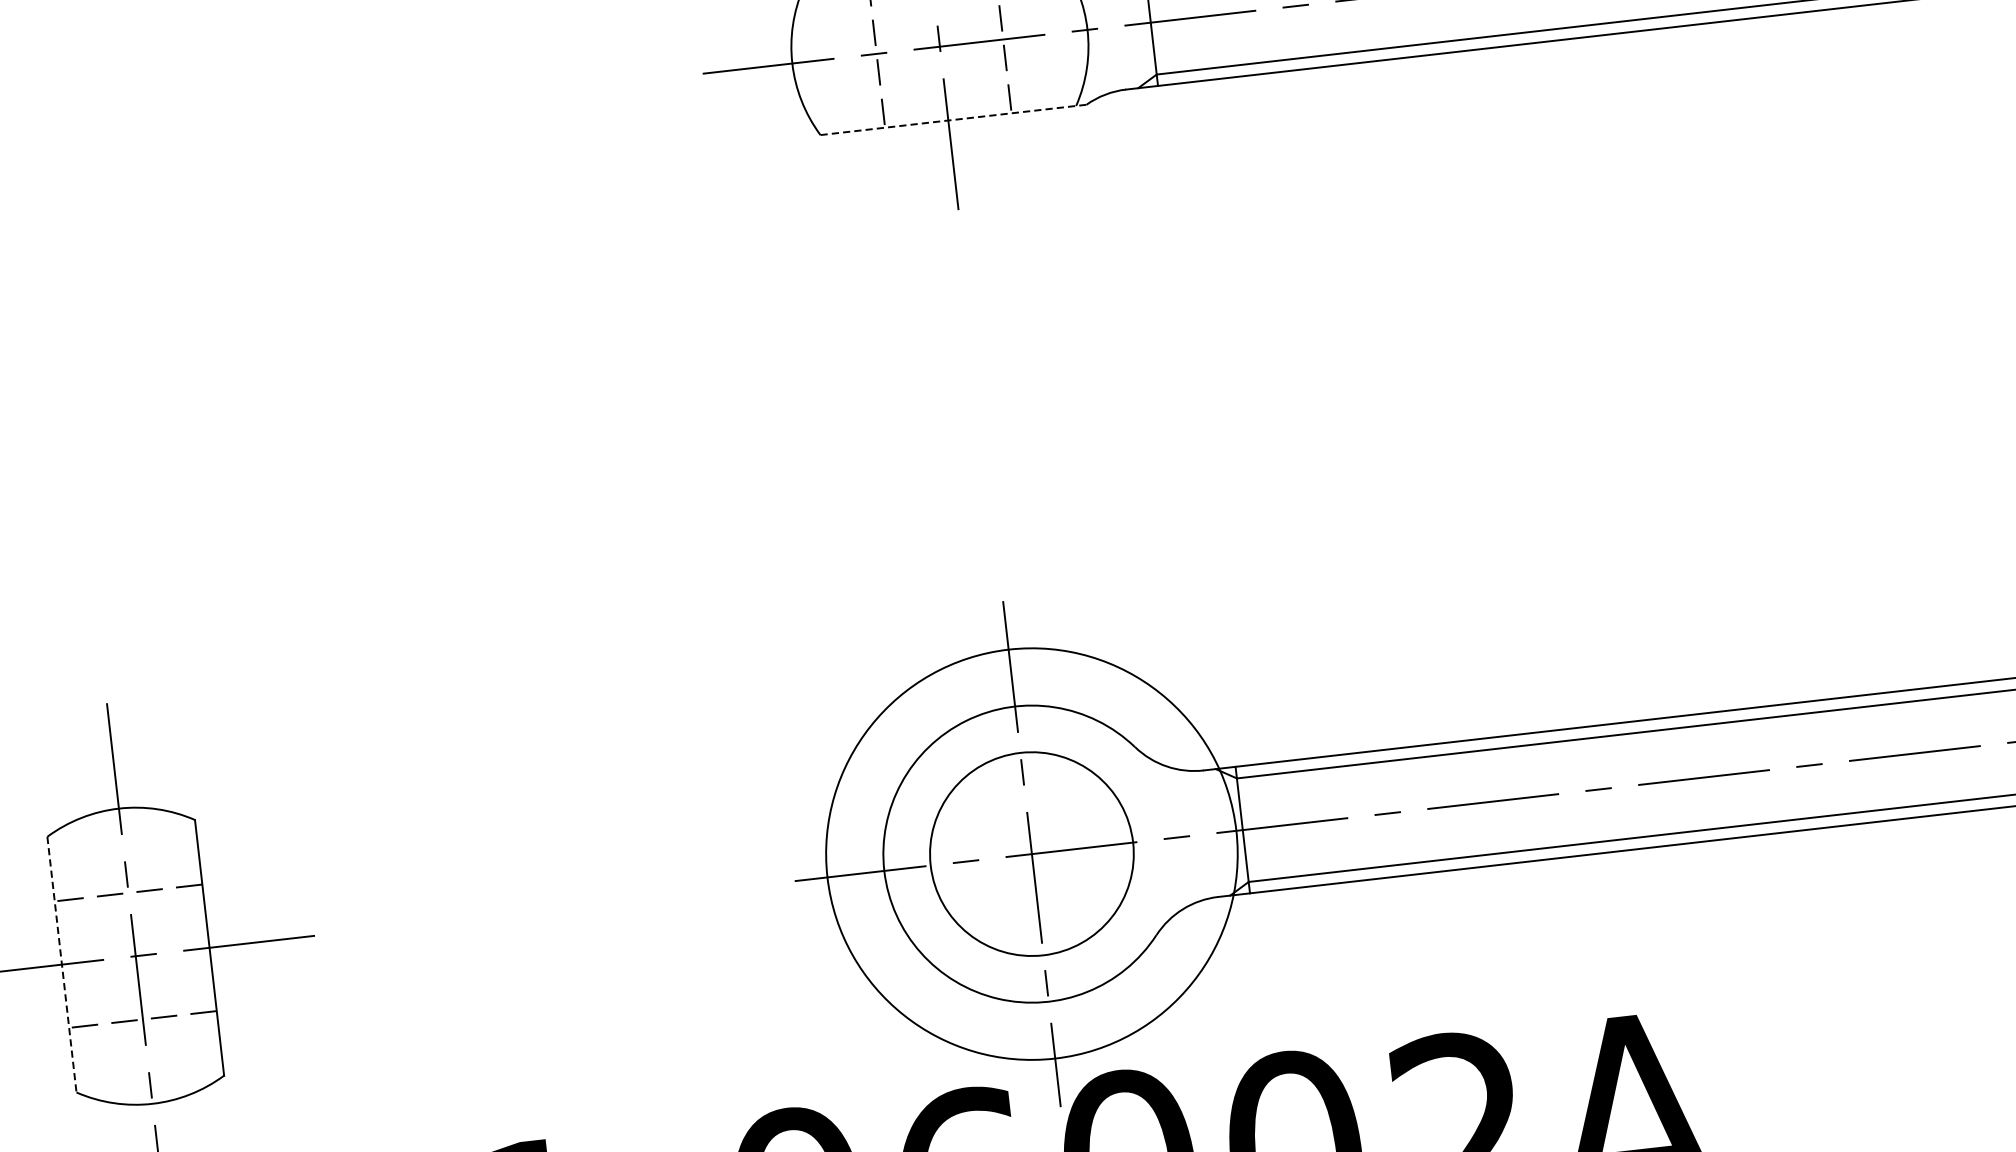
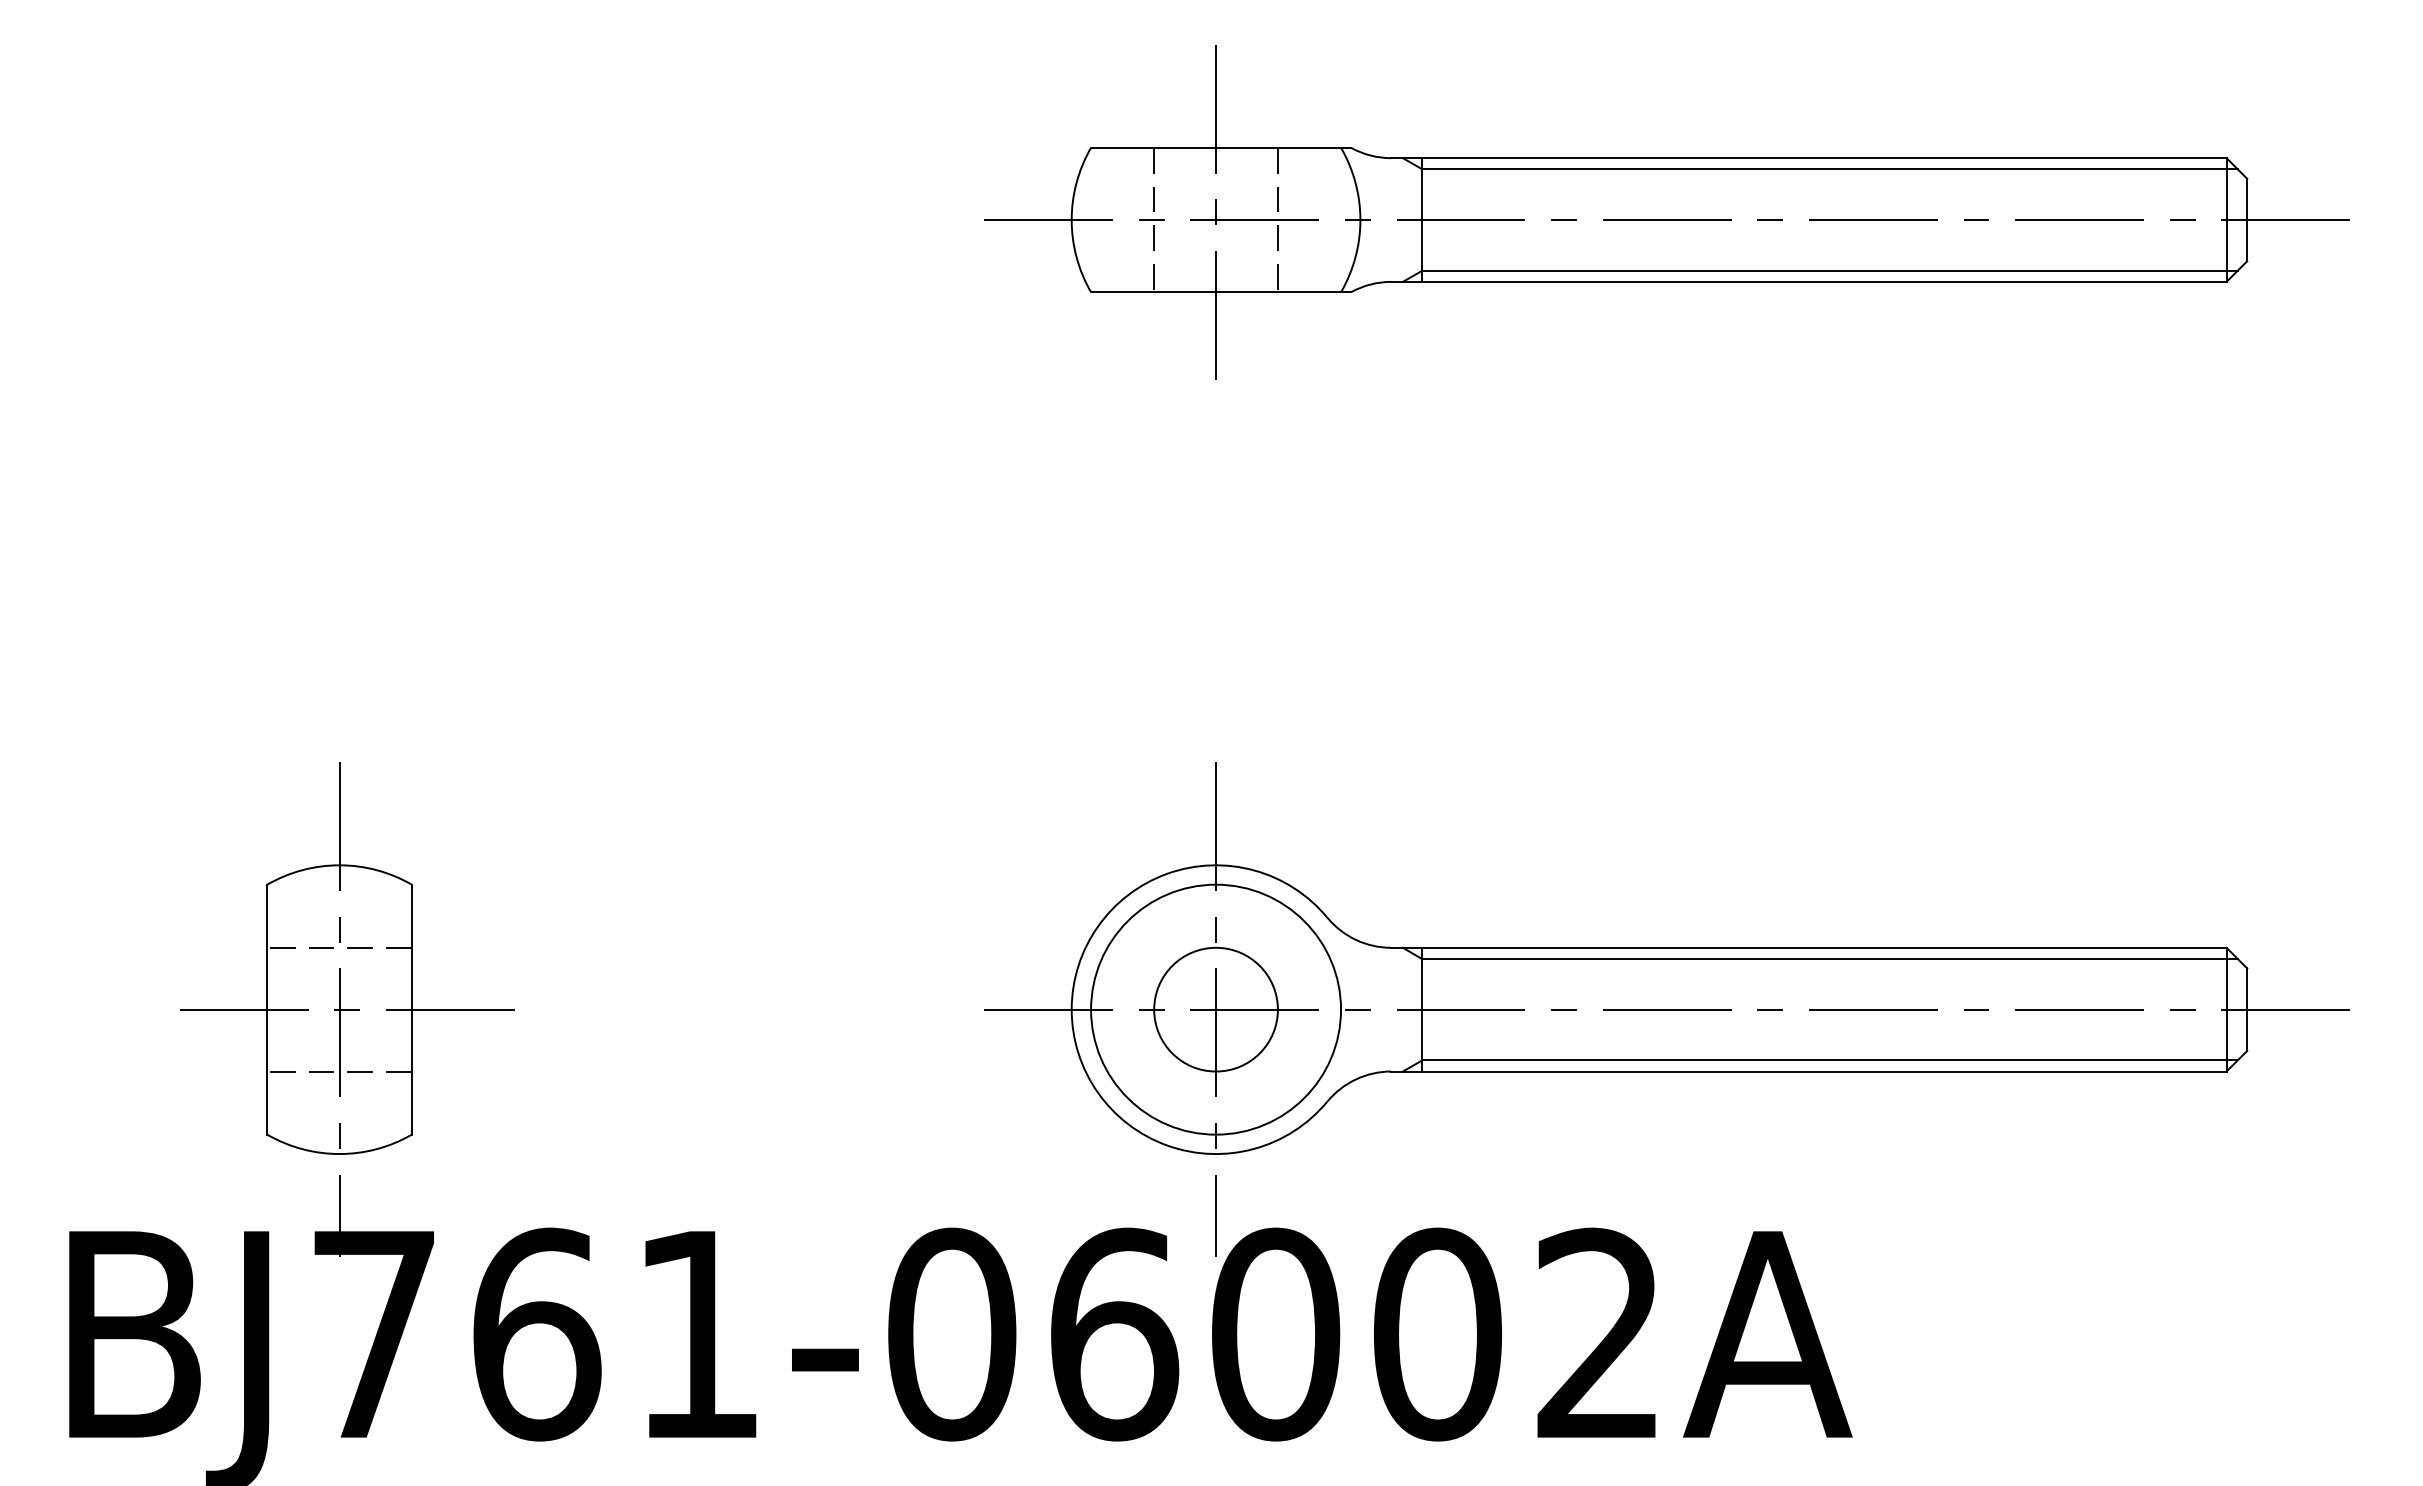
line: (953, 120) -> (1221, 292), dashed -> solid
circle: (1032, 853) -> (1216, 1009), size x0.62
circle: (1031, 854) -> (1215, 1009), size x0.62
line: (62, 965) -> (267, 1010), dashed -> solid

